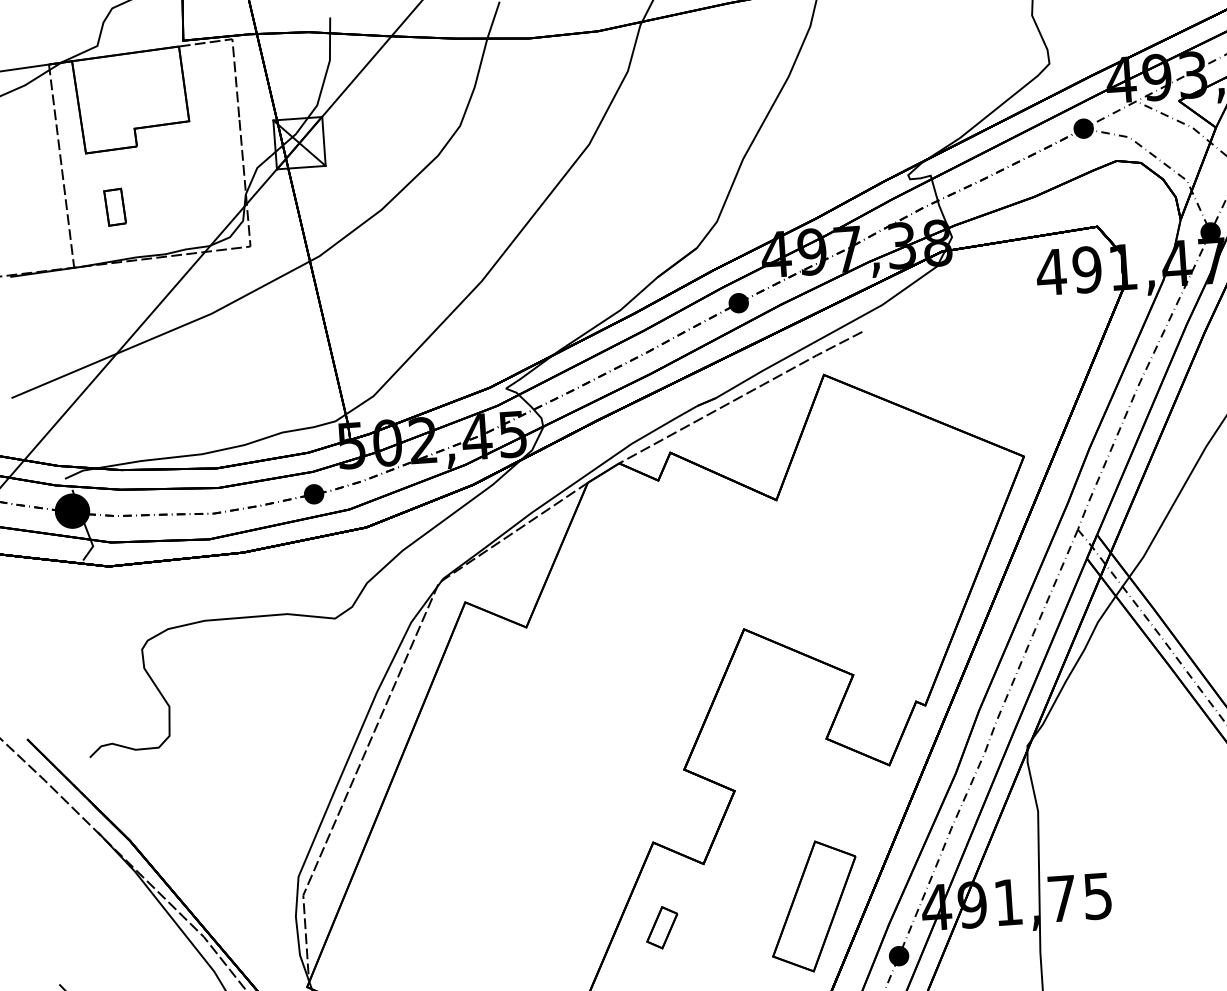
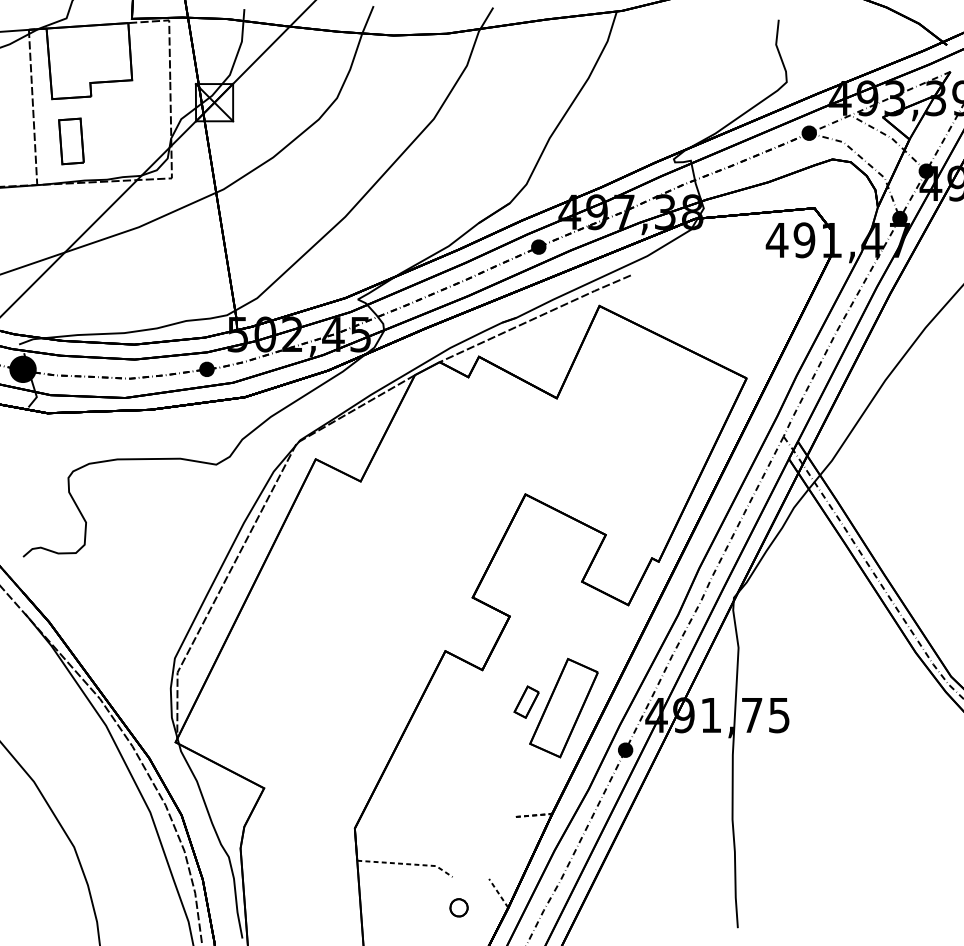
part: (115, 207) -> (71, 141), size x1.67
part: (661, 926) -> (526, 701), moved

